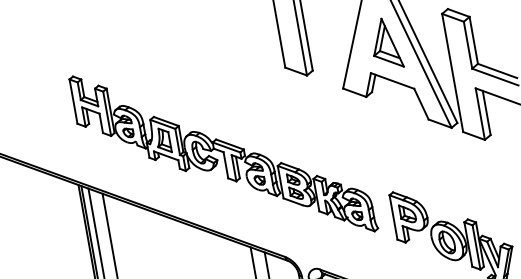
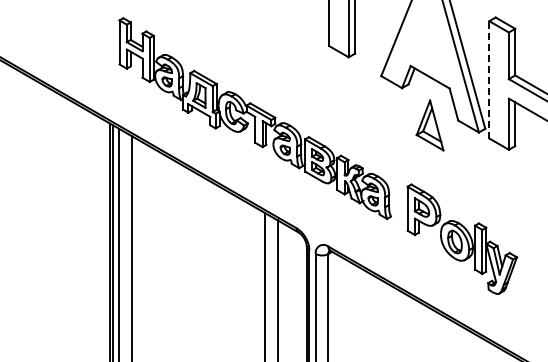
part: (385, 44) -> (429, 125), moved
line: (452, 72) -> (489, 79), solid -> dashed

